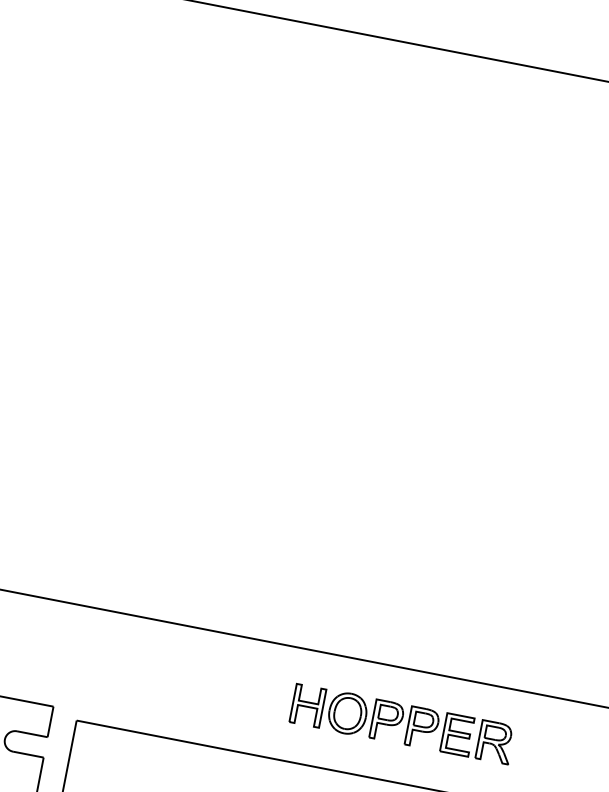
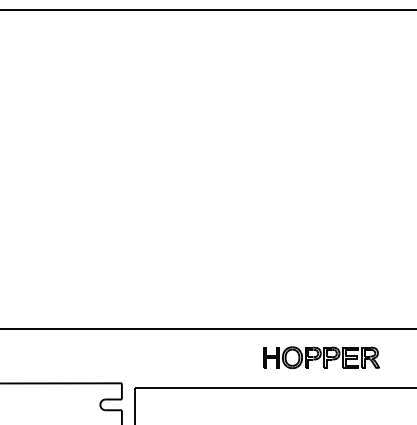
part: (402, 723) -> (321, 357), moved

